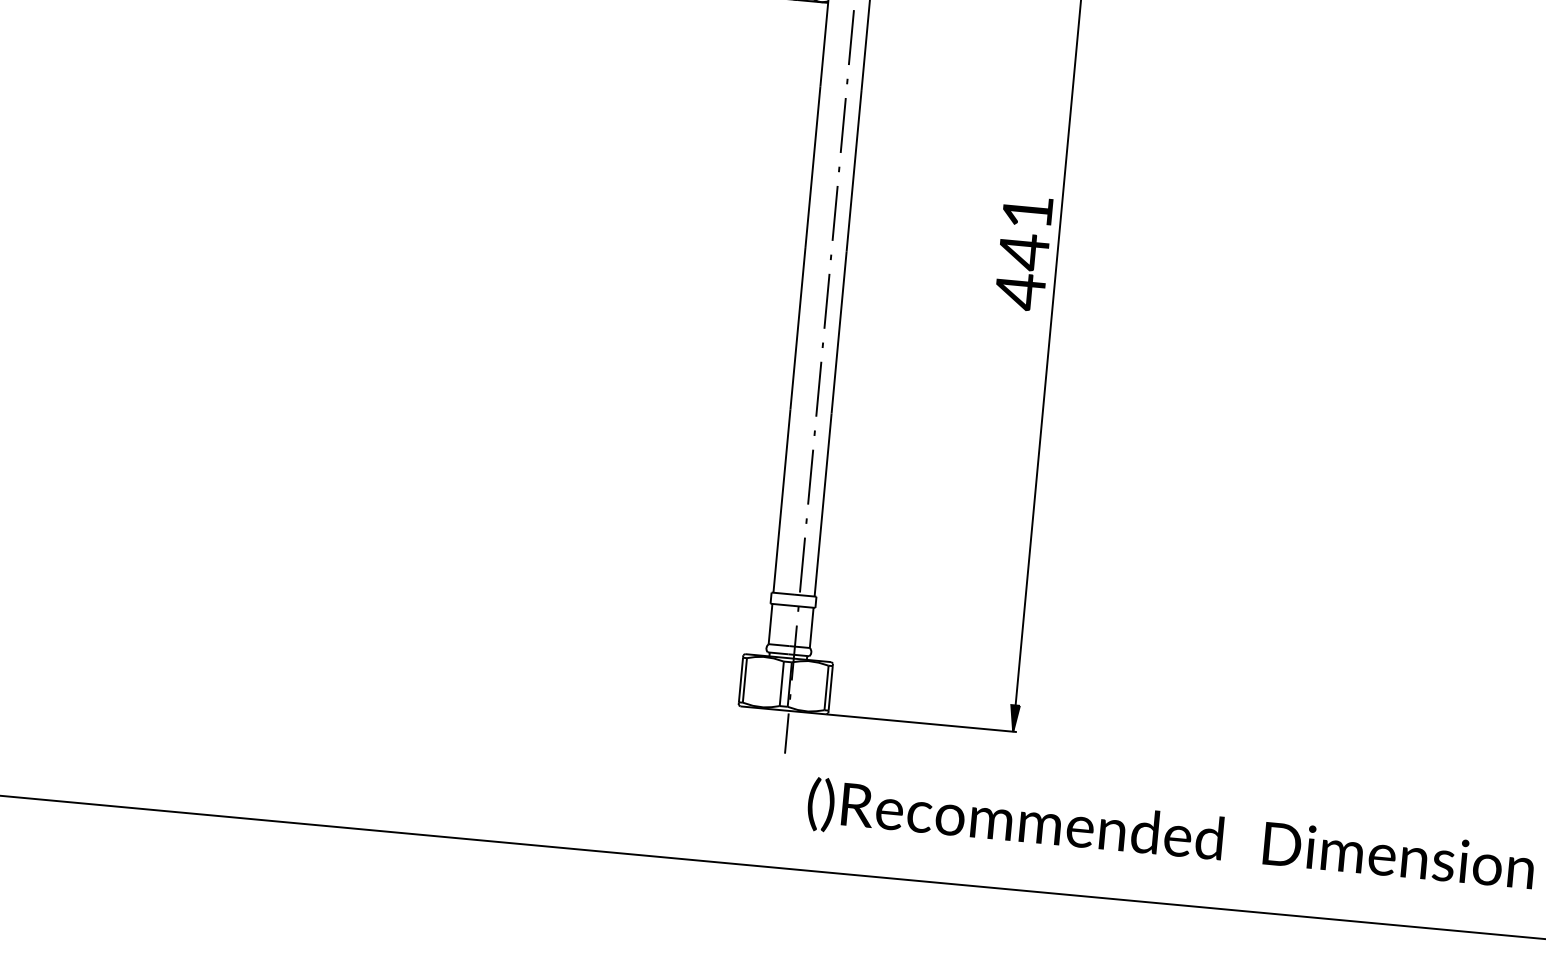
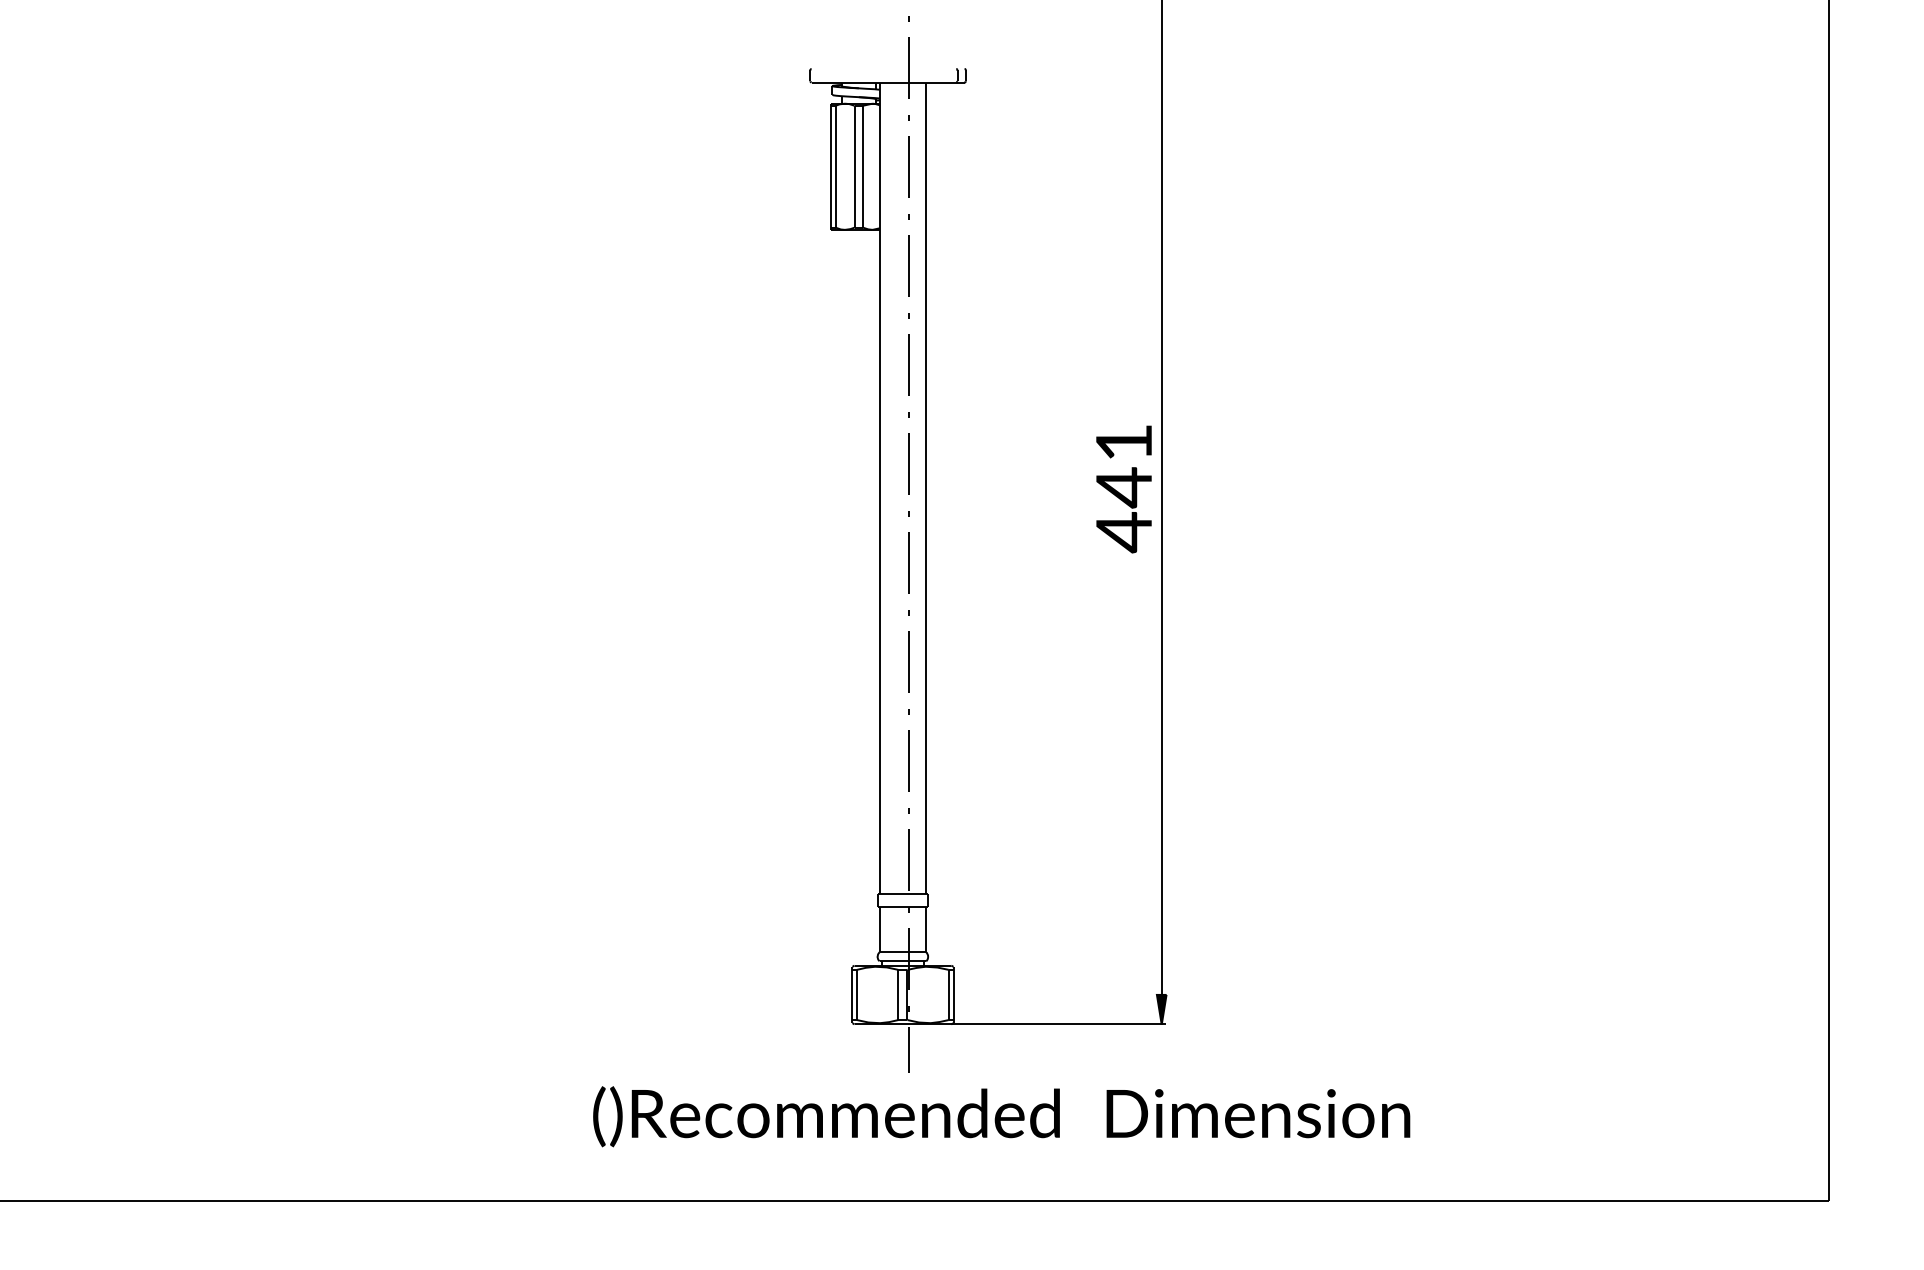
text: (1170, 836) -> (1001, 1116), moved

